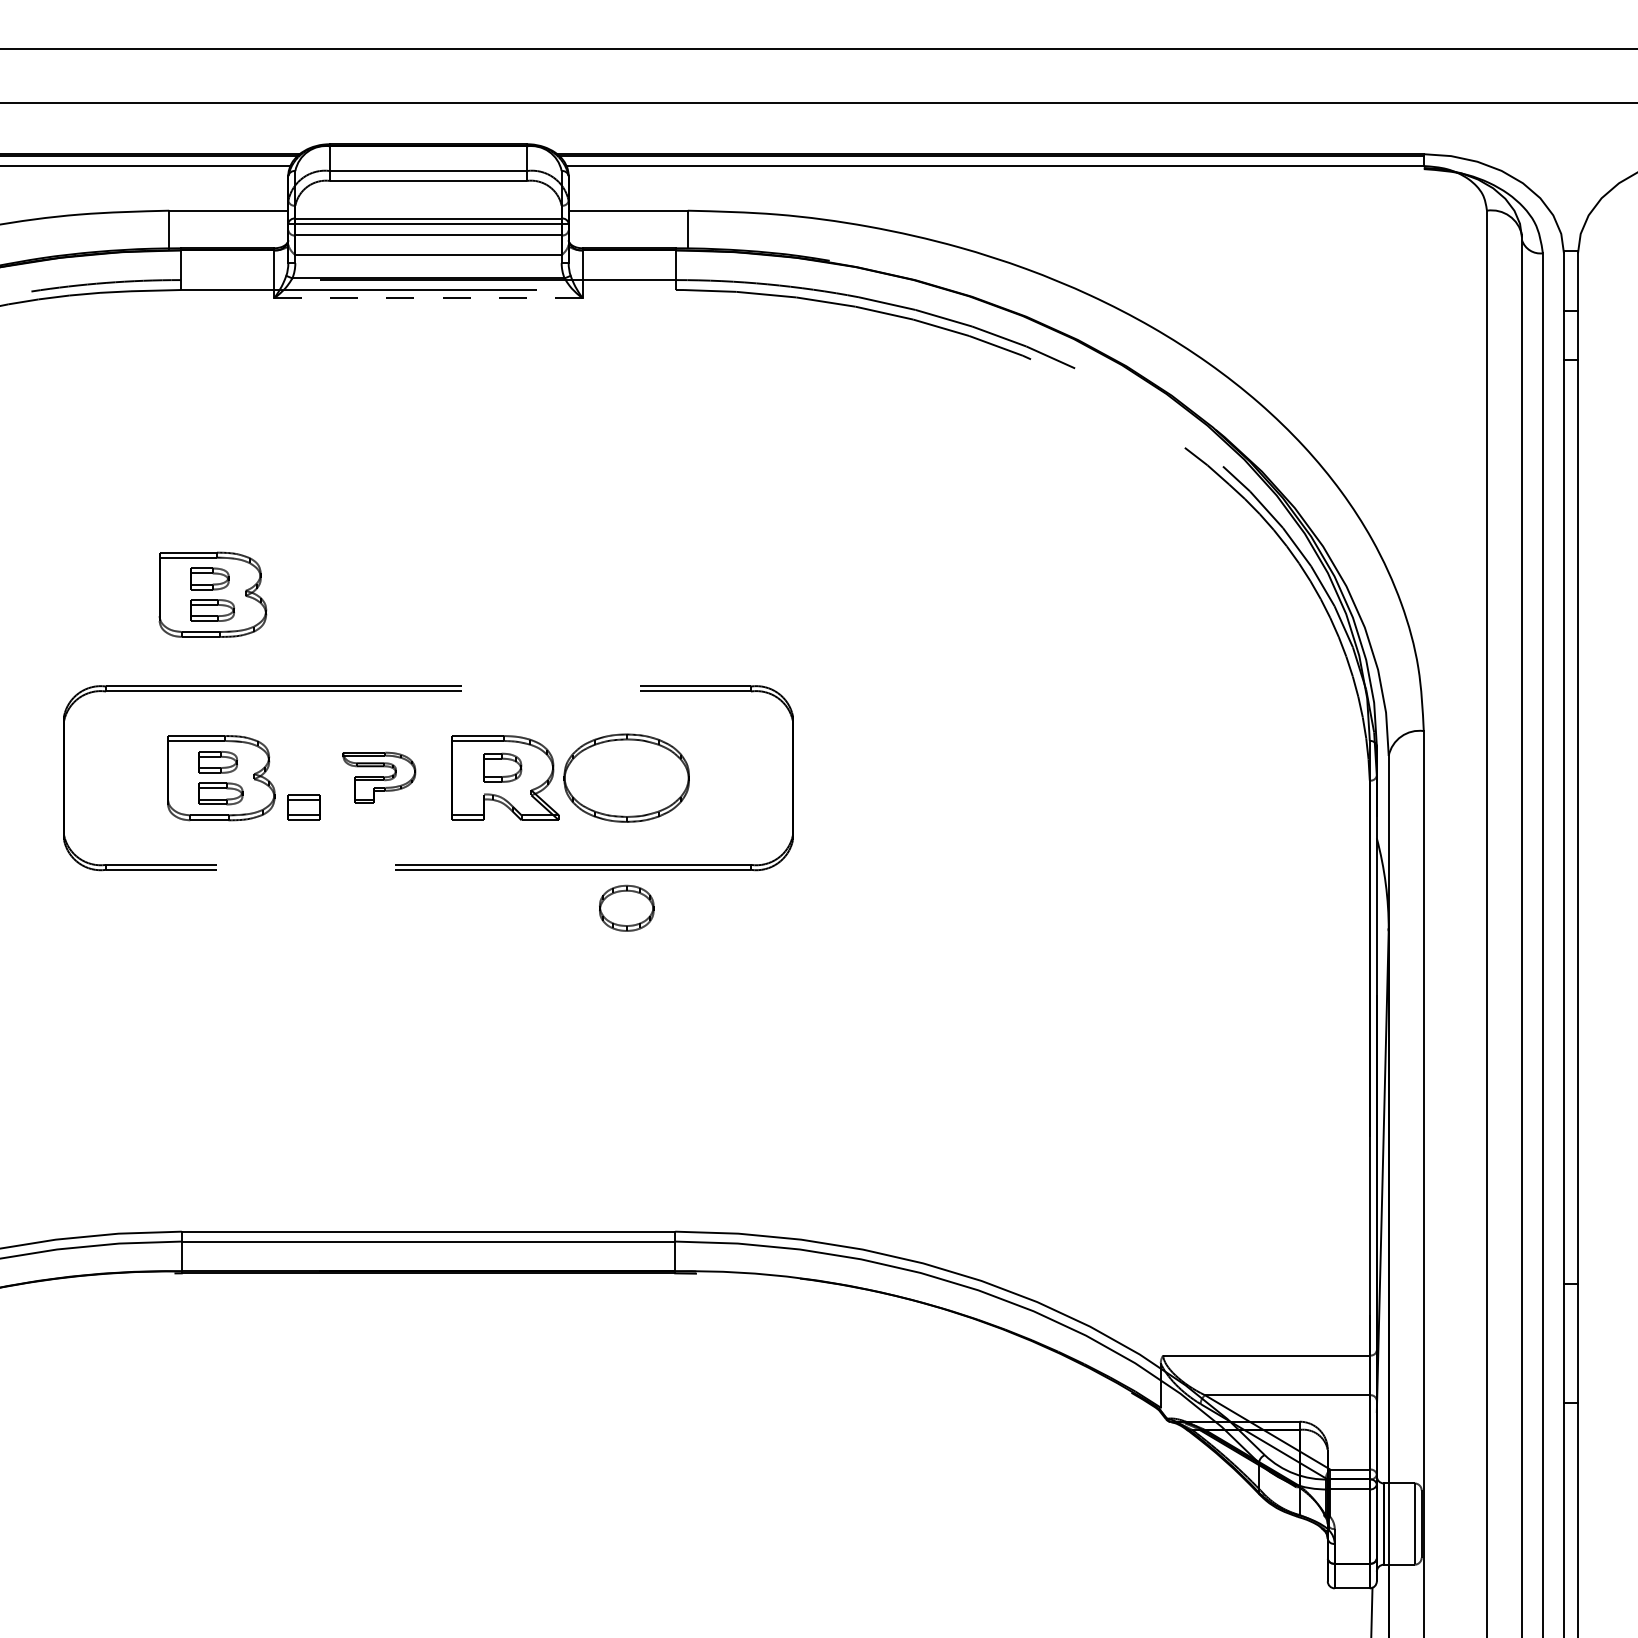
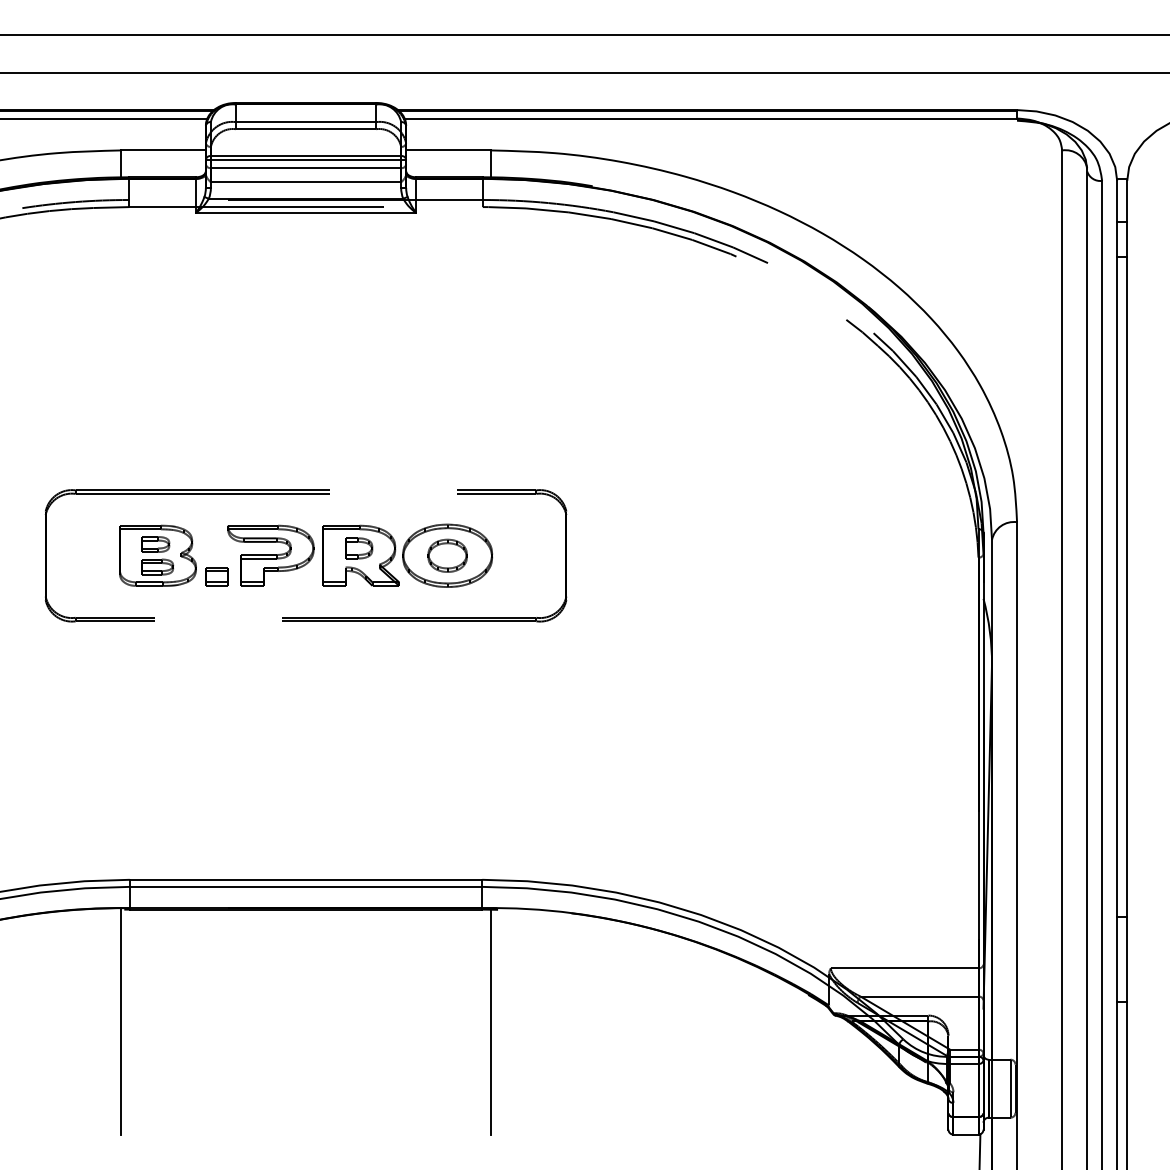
line: (427, 297) -> (305, 212), dashed -> solid
part: (212, 594) -> (151, 424), removed
part: (378, 777) -> (270, 555), size x1.67
part: (626, 907) -> (447, 555), moved
line: (168, 1430) -> (120, 1021), added
line: (688, 1431) -> (491, 1022), added

